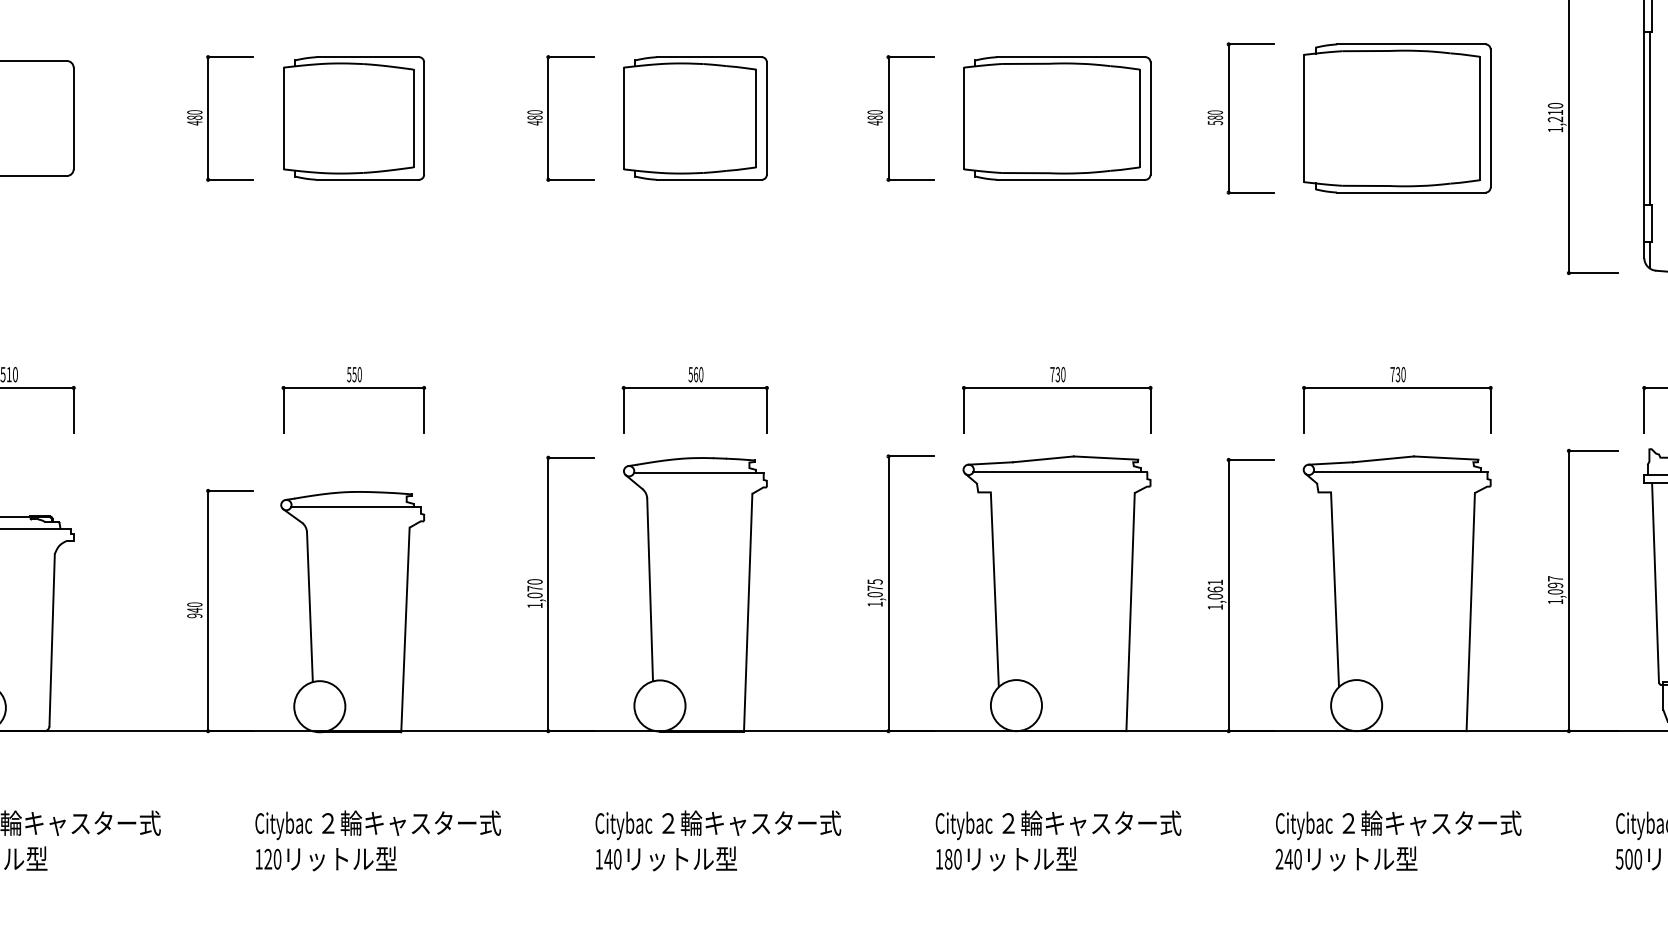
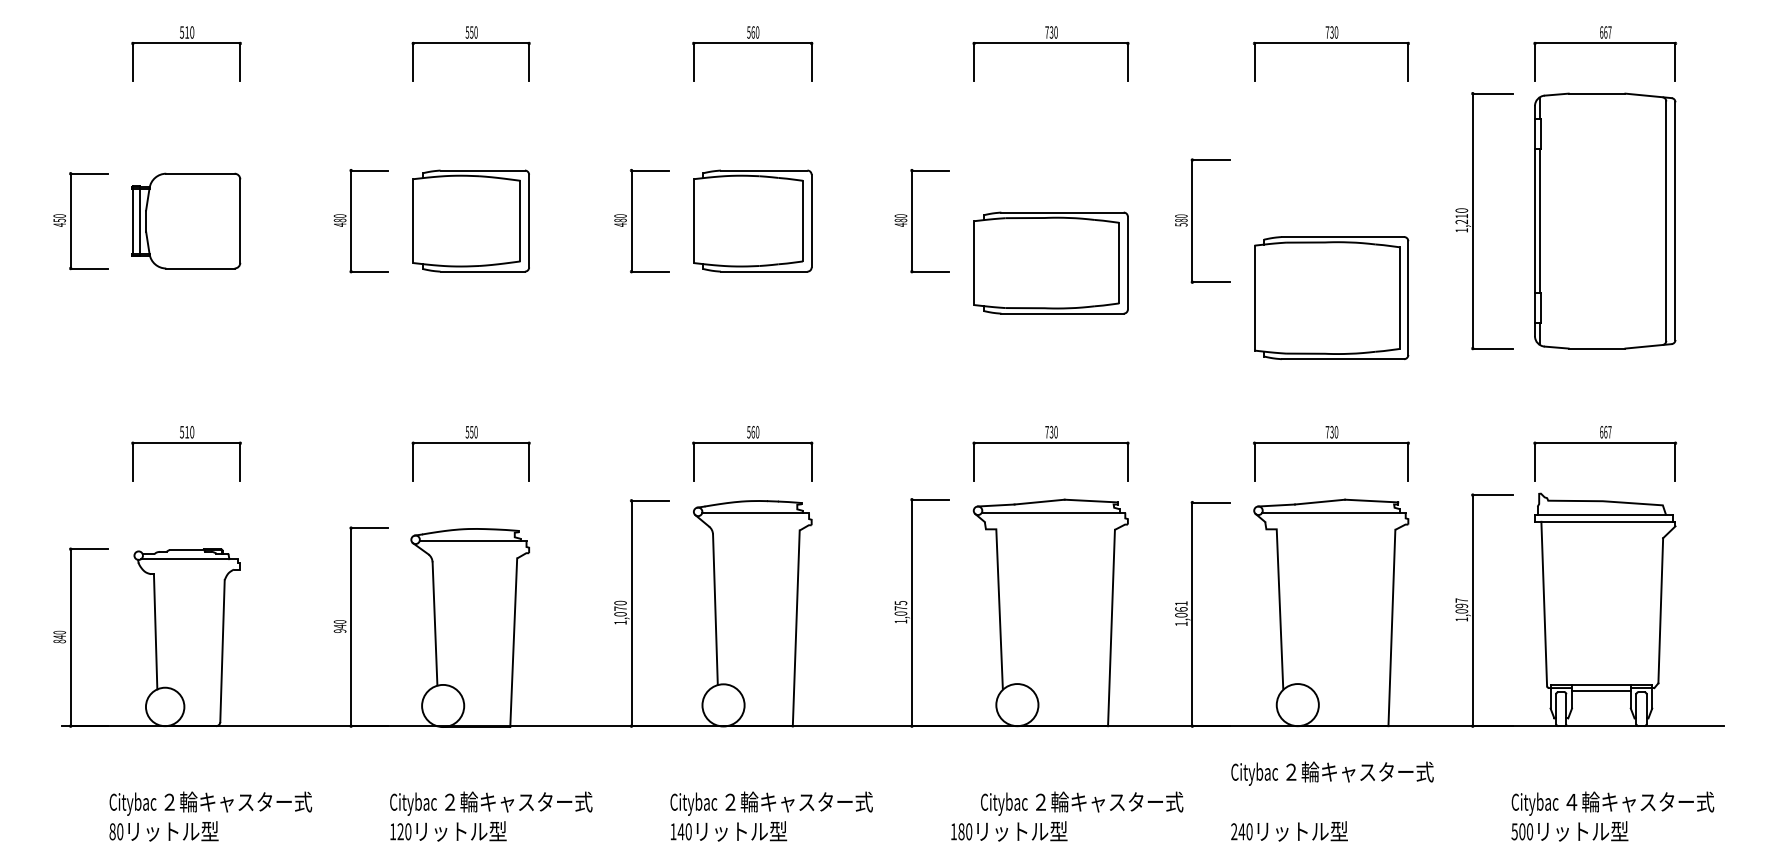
part: (1056, 117) -> (1050, 262), moved
part: (1397, 117) -> (1331, 297), moved
text: (1059, 824) -> (1082, 803), moved
text: (1398, 824) -> (1332, 773), moved

